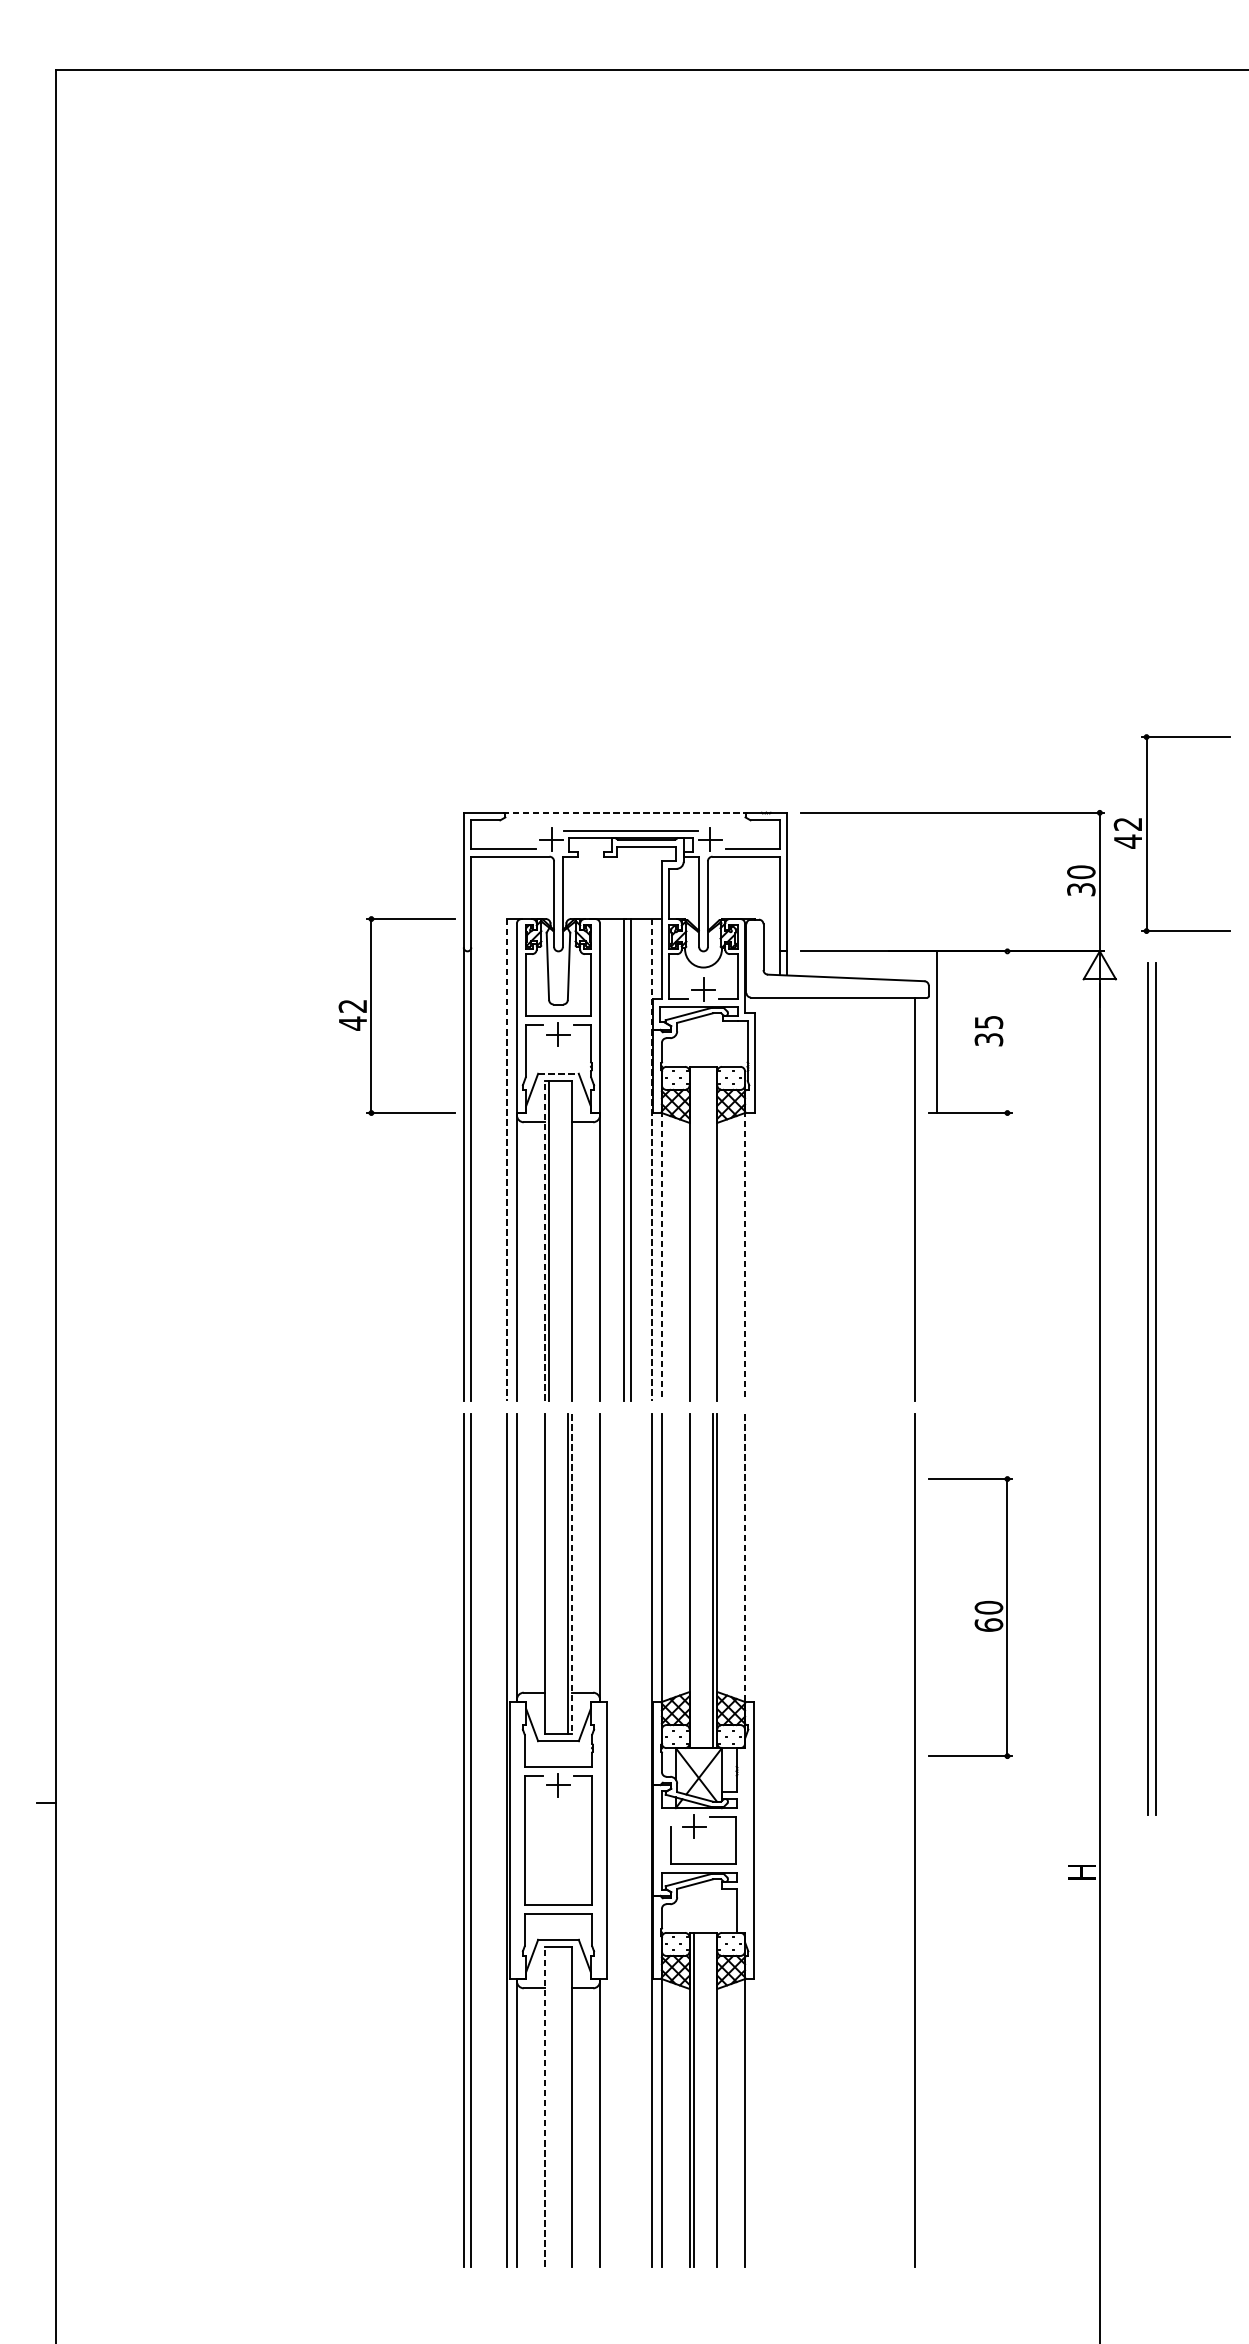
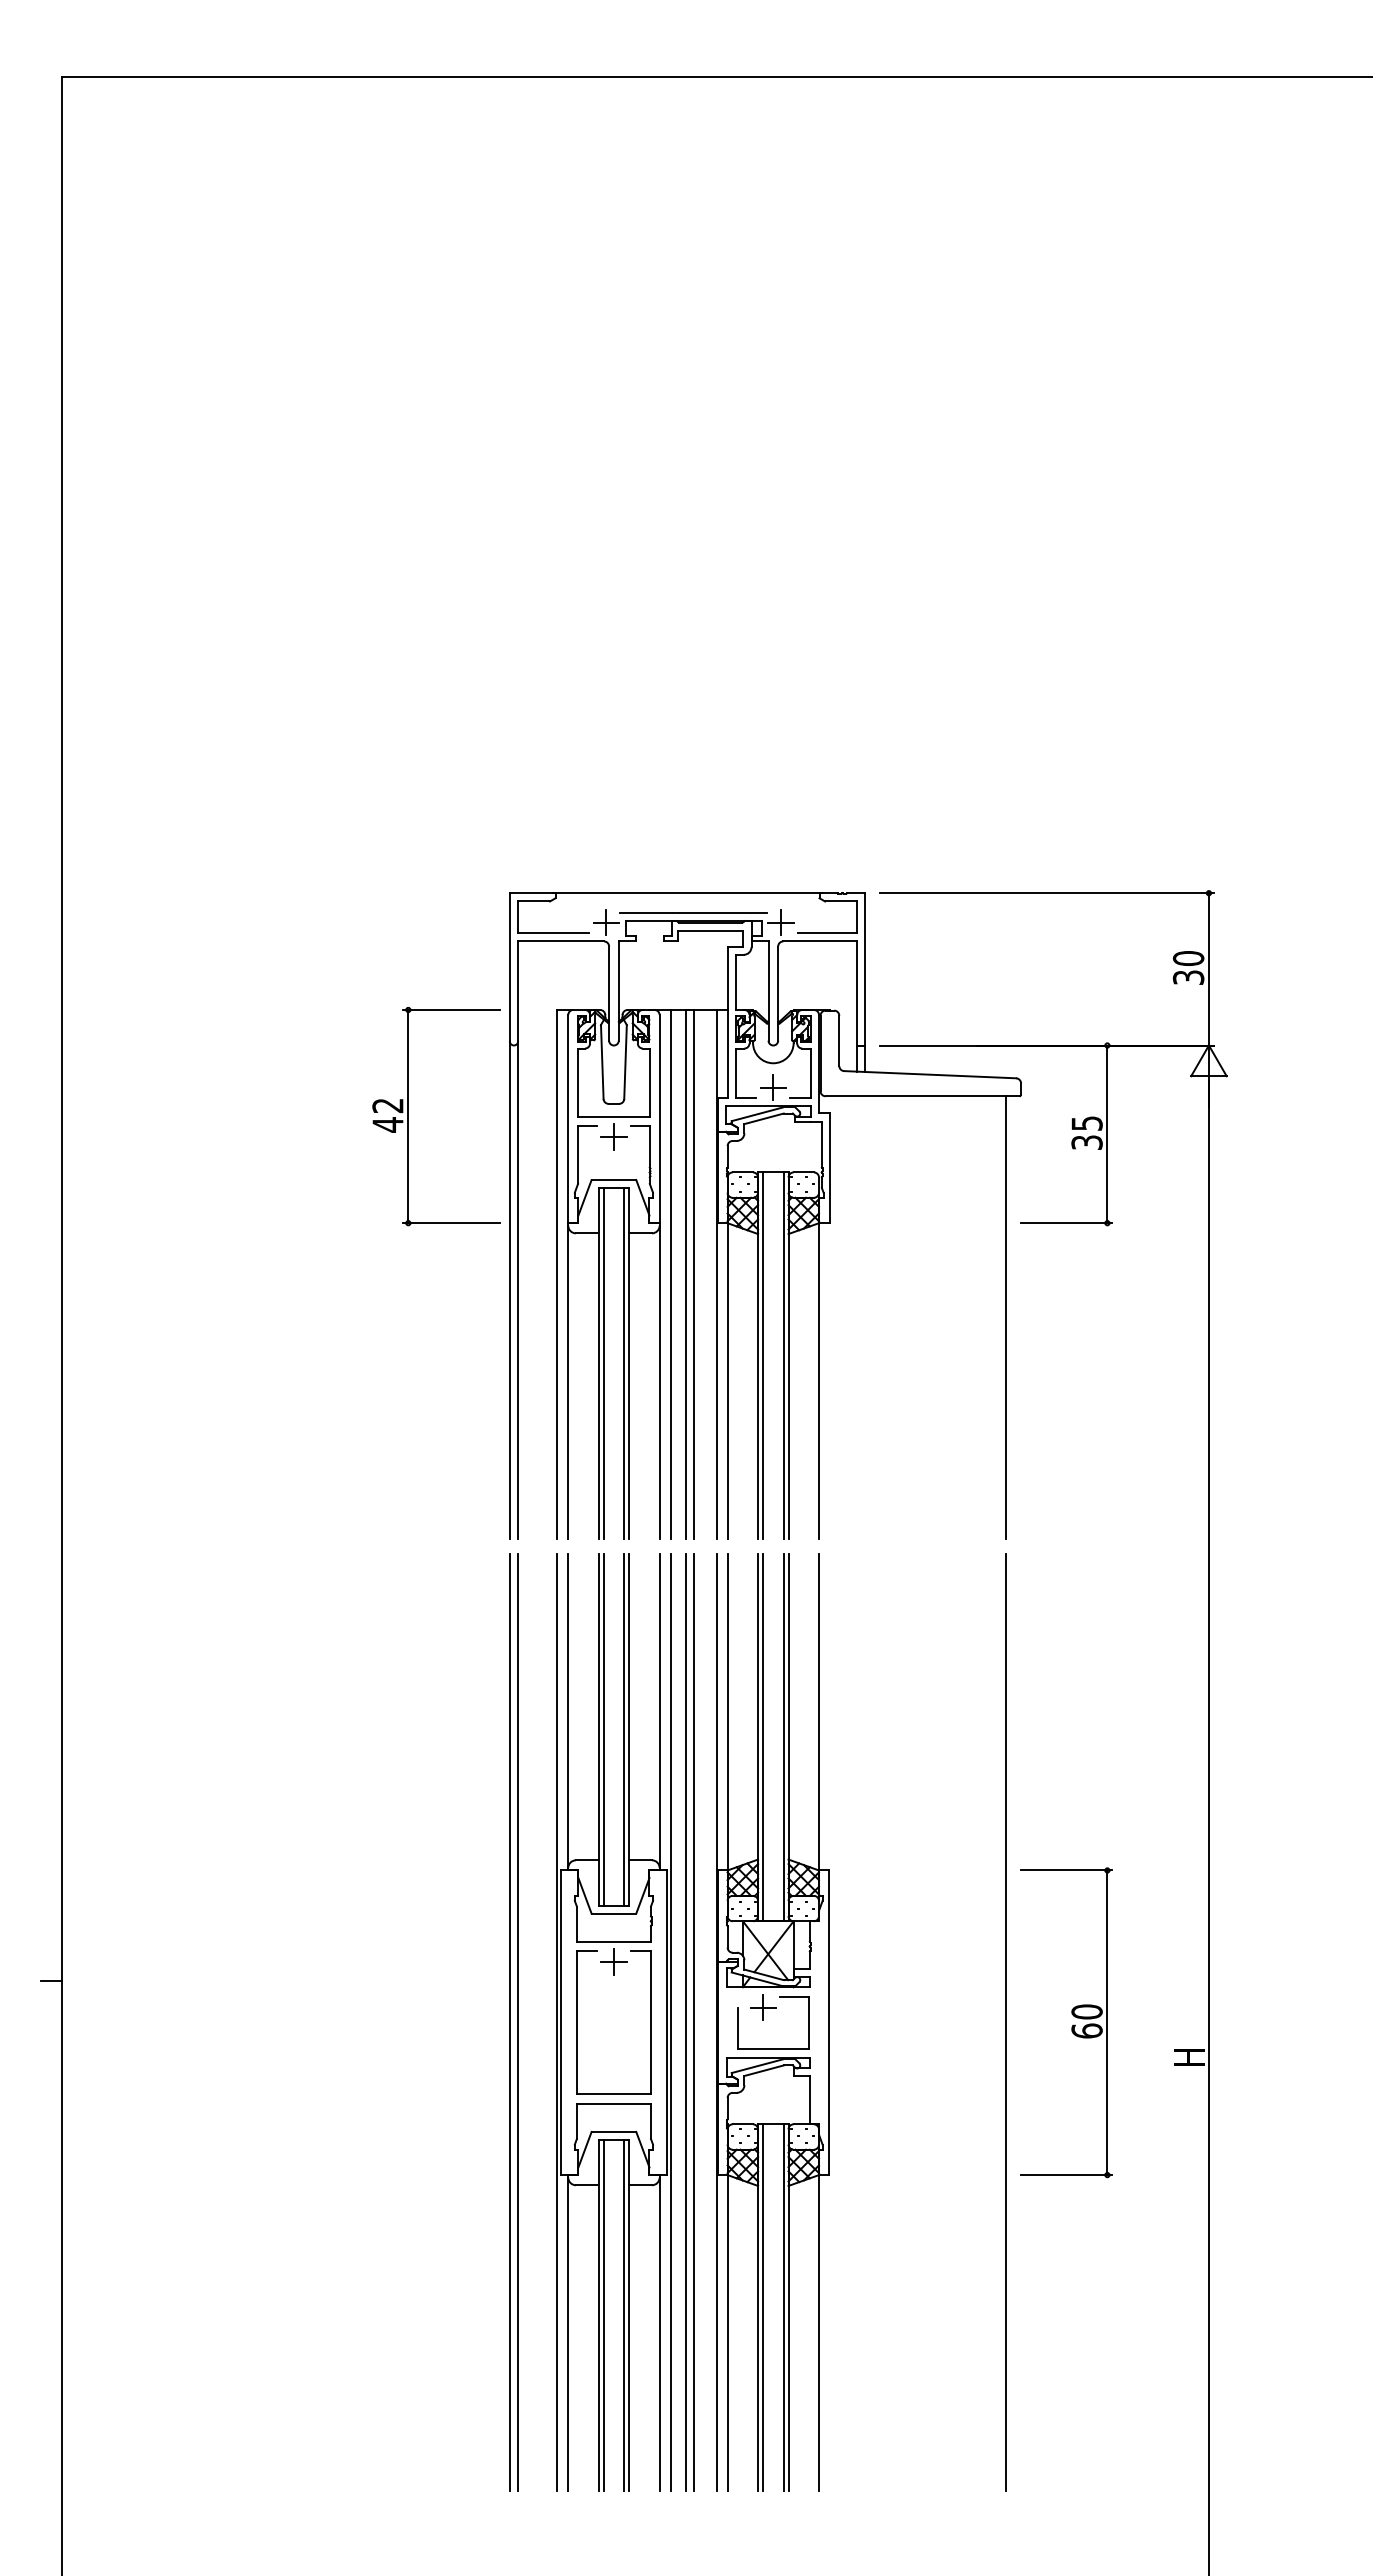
line: (625, 813) -> (687, 893), dashed -> solid
part: (1146, 834) -> (1260, 916), removed
line: (937, 1032) -> (1107, 1134), moved
line: (558, 1074) -> (614, 1180), dashed -> solid
line: (507, 1159) -> (557, 1274), dashed -> solid
line: (609, 1159) -> (670, 1274), added
line: (651, 1159) -> (716, 1274), dashed -> solid
line: (694, 1233) -> (763, 1355), added
line: (712, 1233) -> (783, 1355), added
line: (544, 1240) -> (598, 1363), dashed -> solid
line: (568, 1240) -> (624, 1363), added
line: (661, 1256) -> (727, 1380), dashed -> solid
line: (745, 1256) -> (819, 1380), dashed -> solid
part: (1151, 1388) -> (1265, 1526), removed
line: (745, 1560) -> (819, 1714), dashed -> solid
line: (548, 1574) -> (603, 1730), added
line: (572, 1574) -> (629, 1730), dashed -> solid
line: (694, 1580) -> (763, 1737), added
part: (974, 1620) -> (1071, 2026), moved
line: (609, 1840) -> (670, 2022), added
line: (623, 1840) -> (685, 2022), added
line: (630, 1840) -> (693, 2022), added
line: (712, 2099) -> (783, 2307), added
line: (544, 2106) -> (598, 2315), dashed -> solid
line: (548, 2106) -> (603, 2315), added
line: (568, 2106) -> (624, 2315), added

